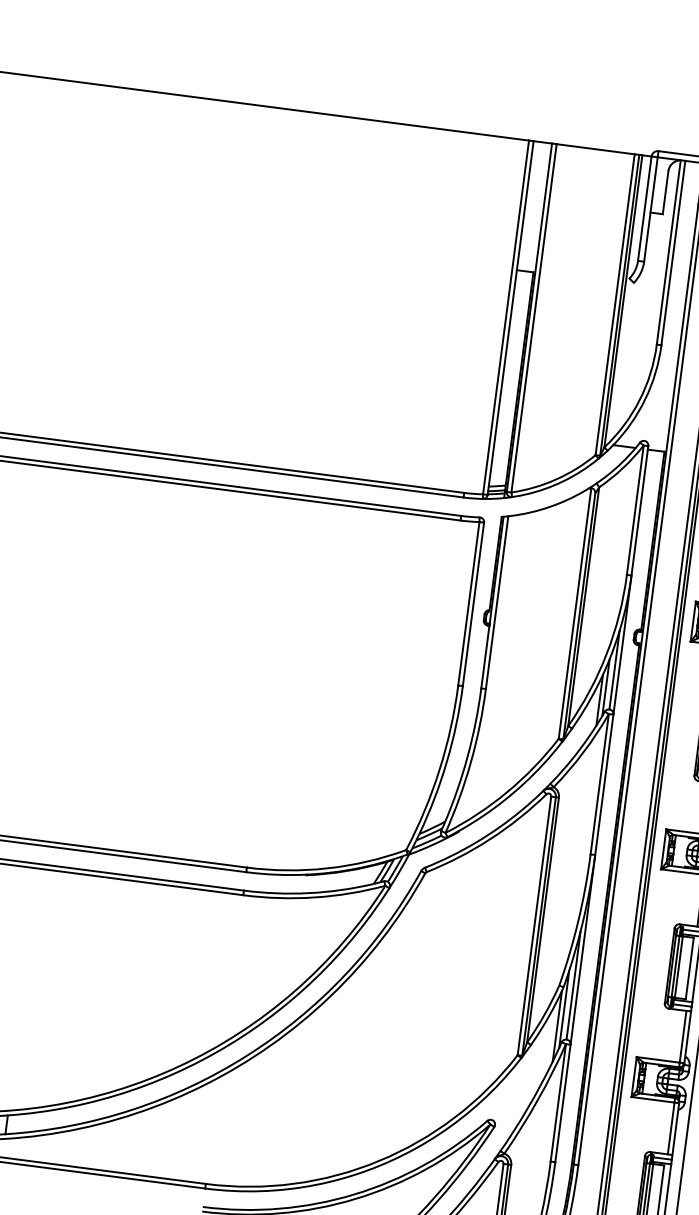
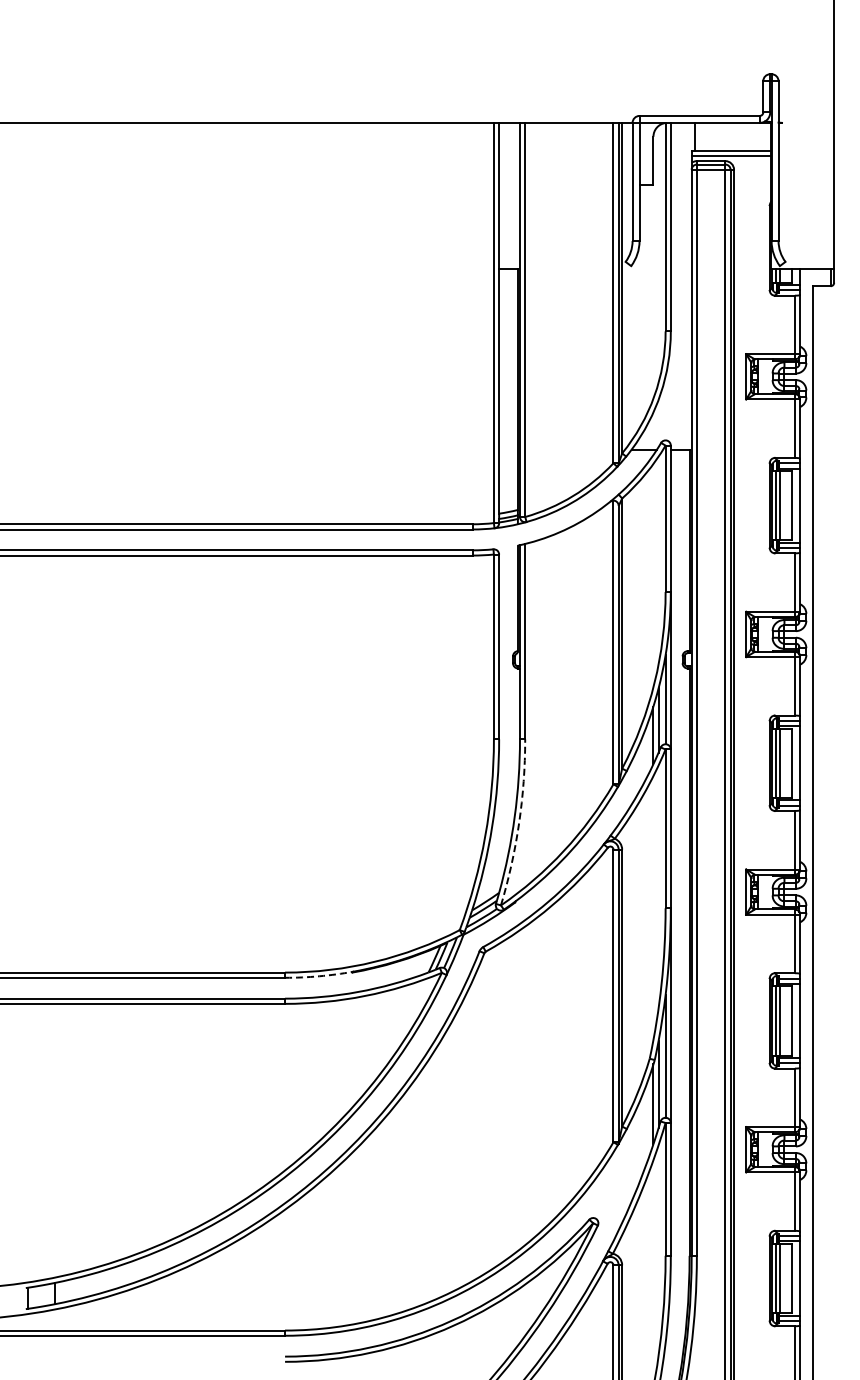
arc: (471, 762) -> (519, 823), solid -> dashed
arc: (276, 874) -> (319, 976), solid -> dashed

